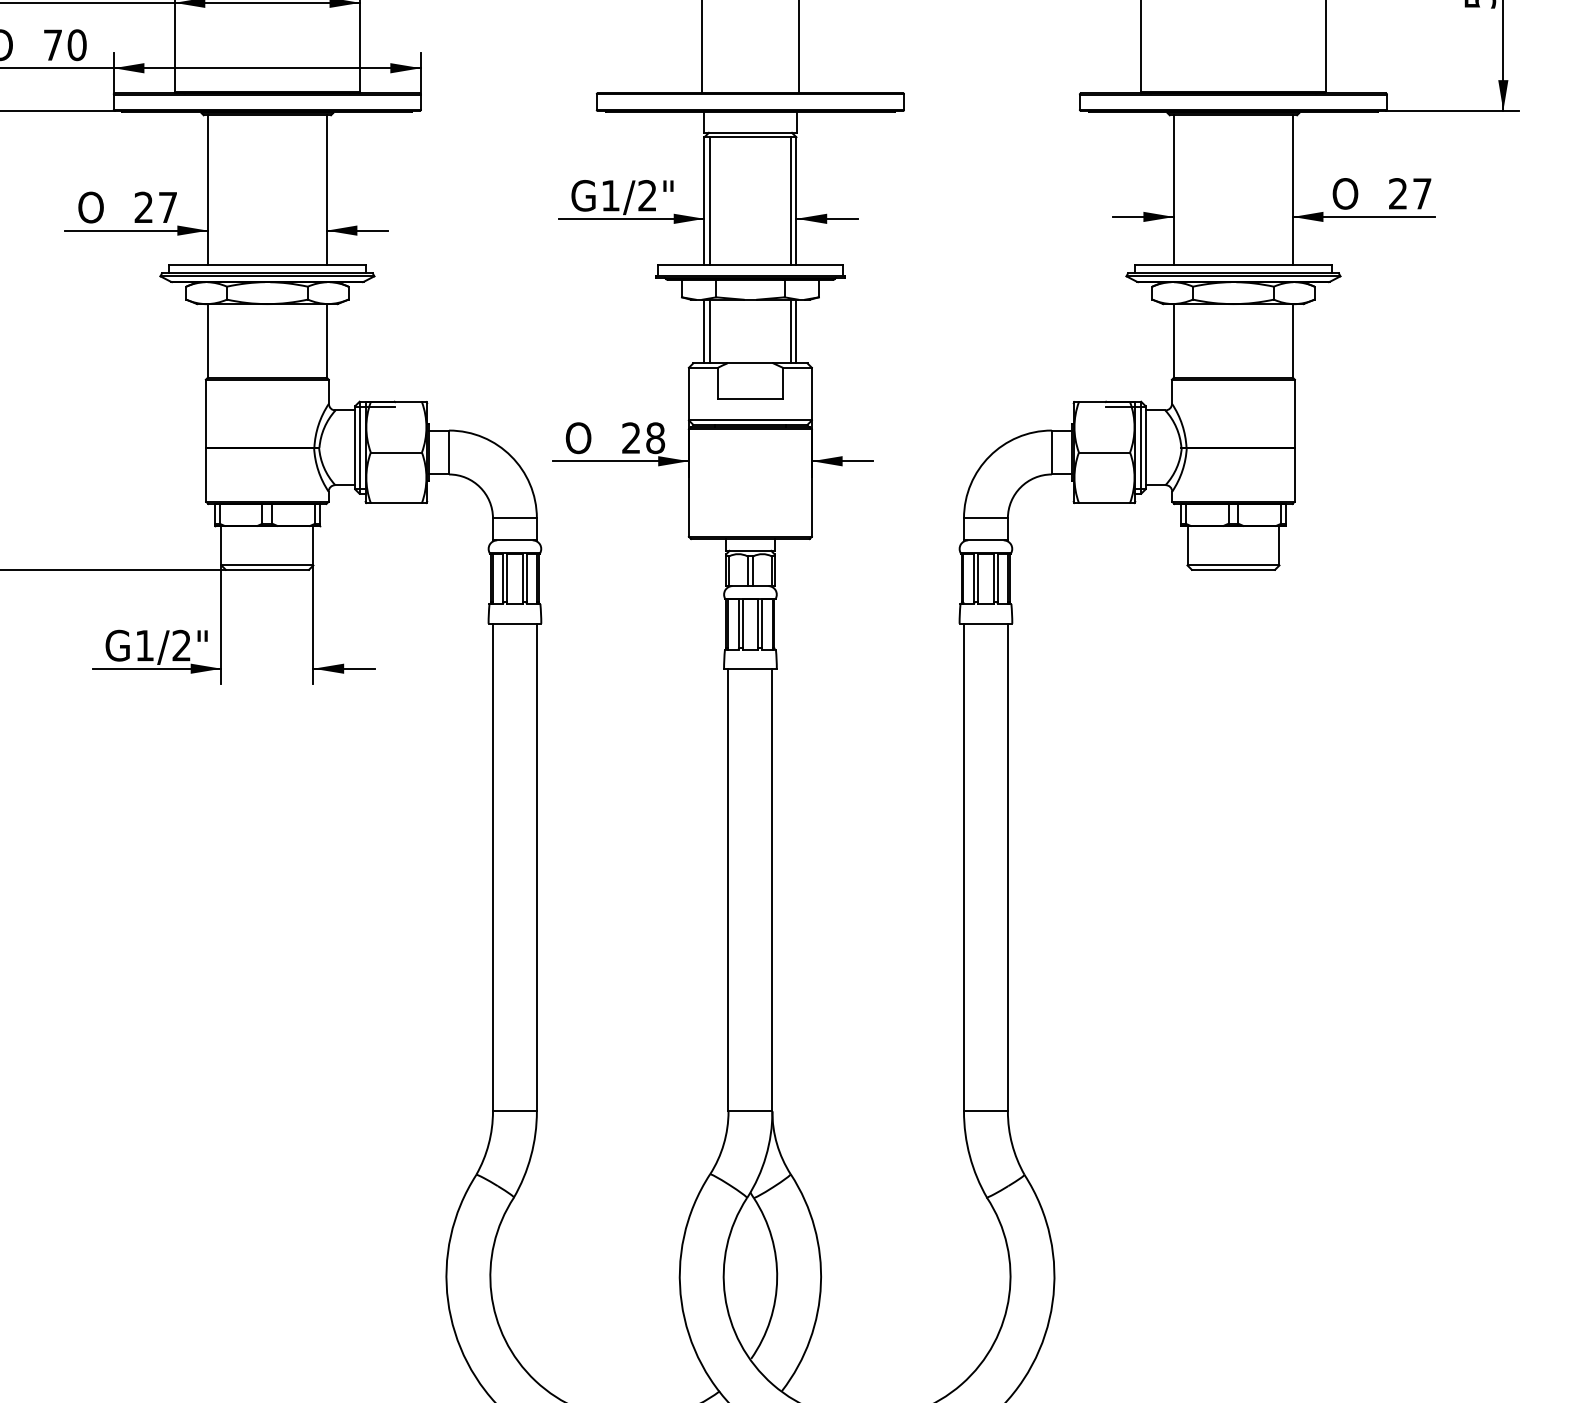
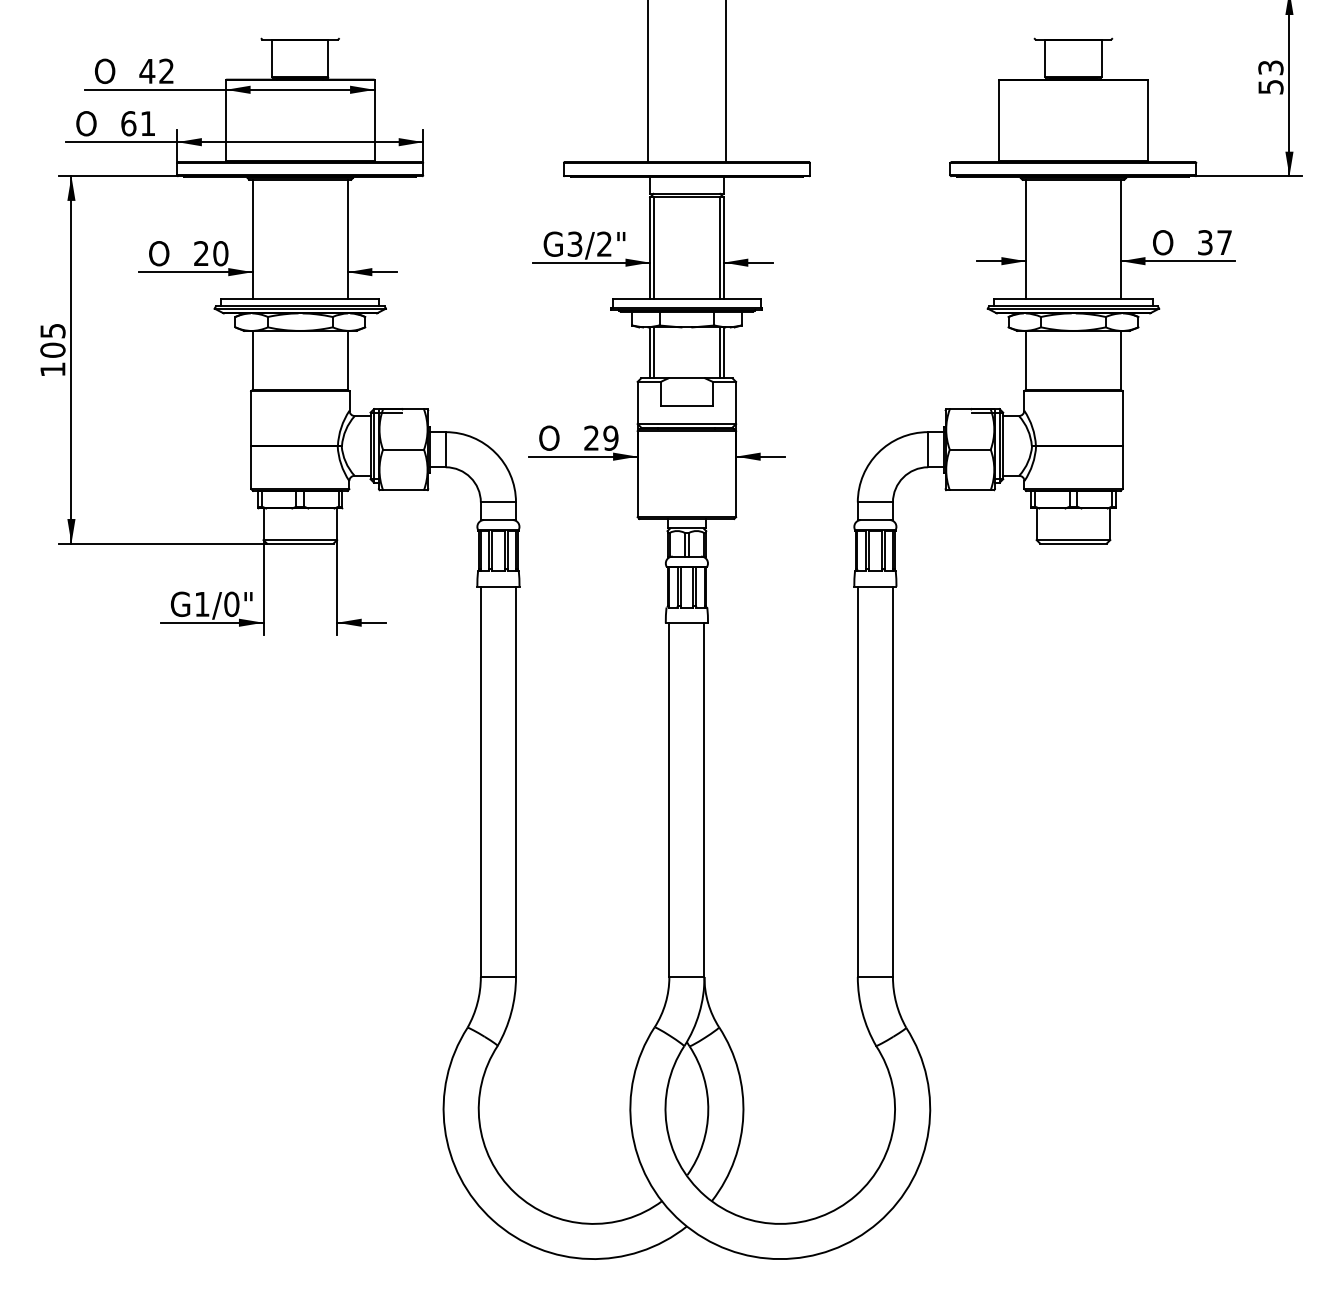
text: (65, 44) -> (138, 123), 70 -> 61
text: (1398, 193) -> (1205, 242), 27 -> 37
text: (609, 194) -> (574, 243), G1/2" -> G3/2"
text: (167, 207) -> (220, 253), 27 -> 20
text: (654, 437) -> (610, 437), 28 -> 29
text: (181, 644) -> (231, 603), G1/2" -> G1/0"

